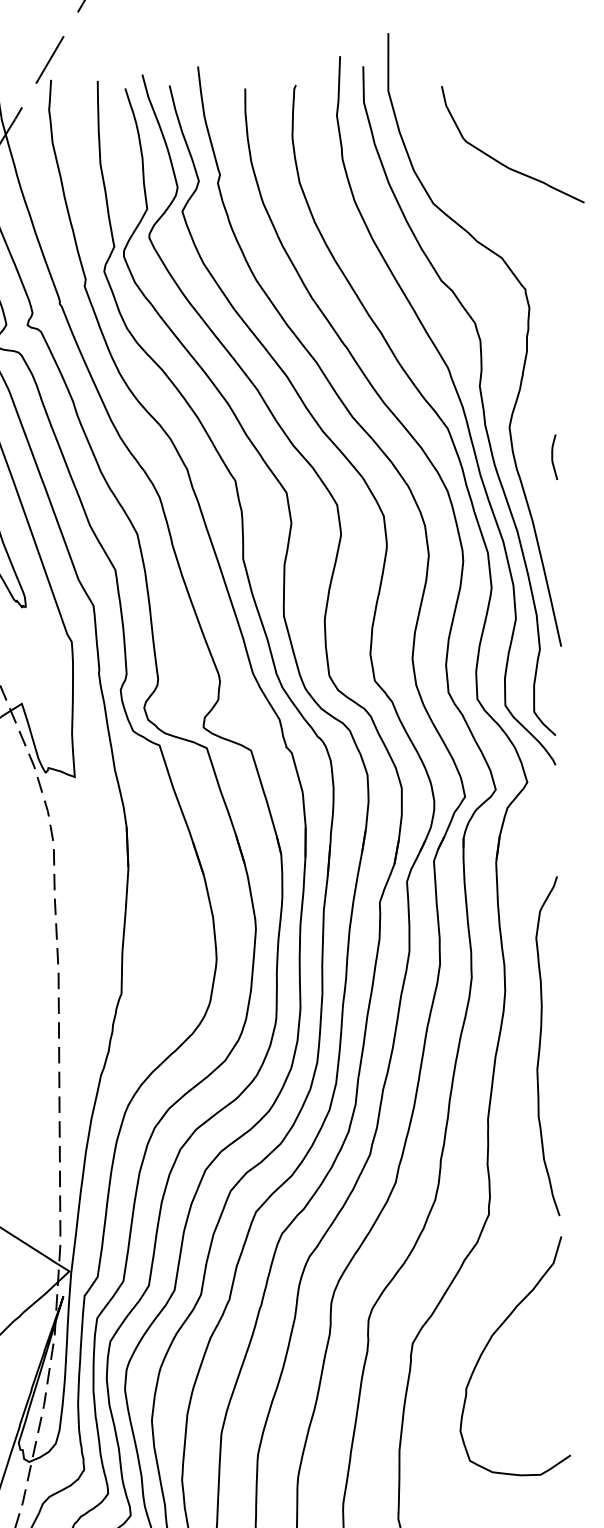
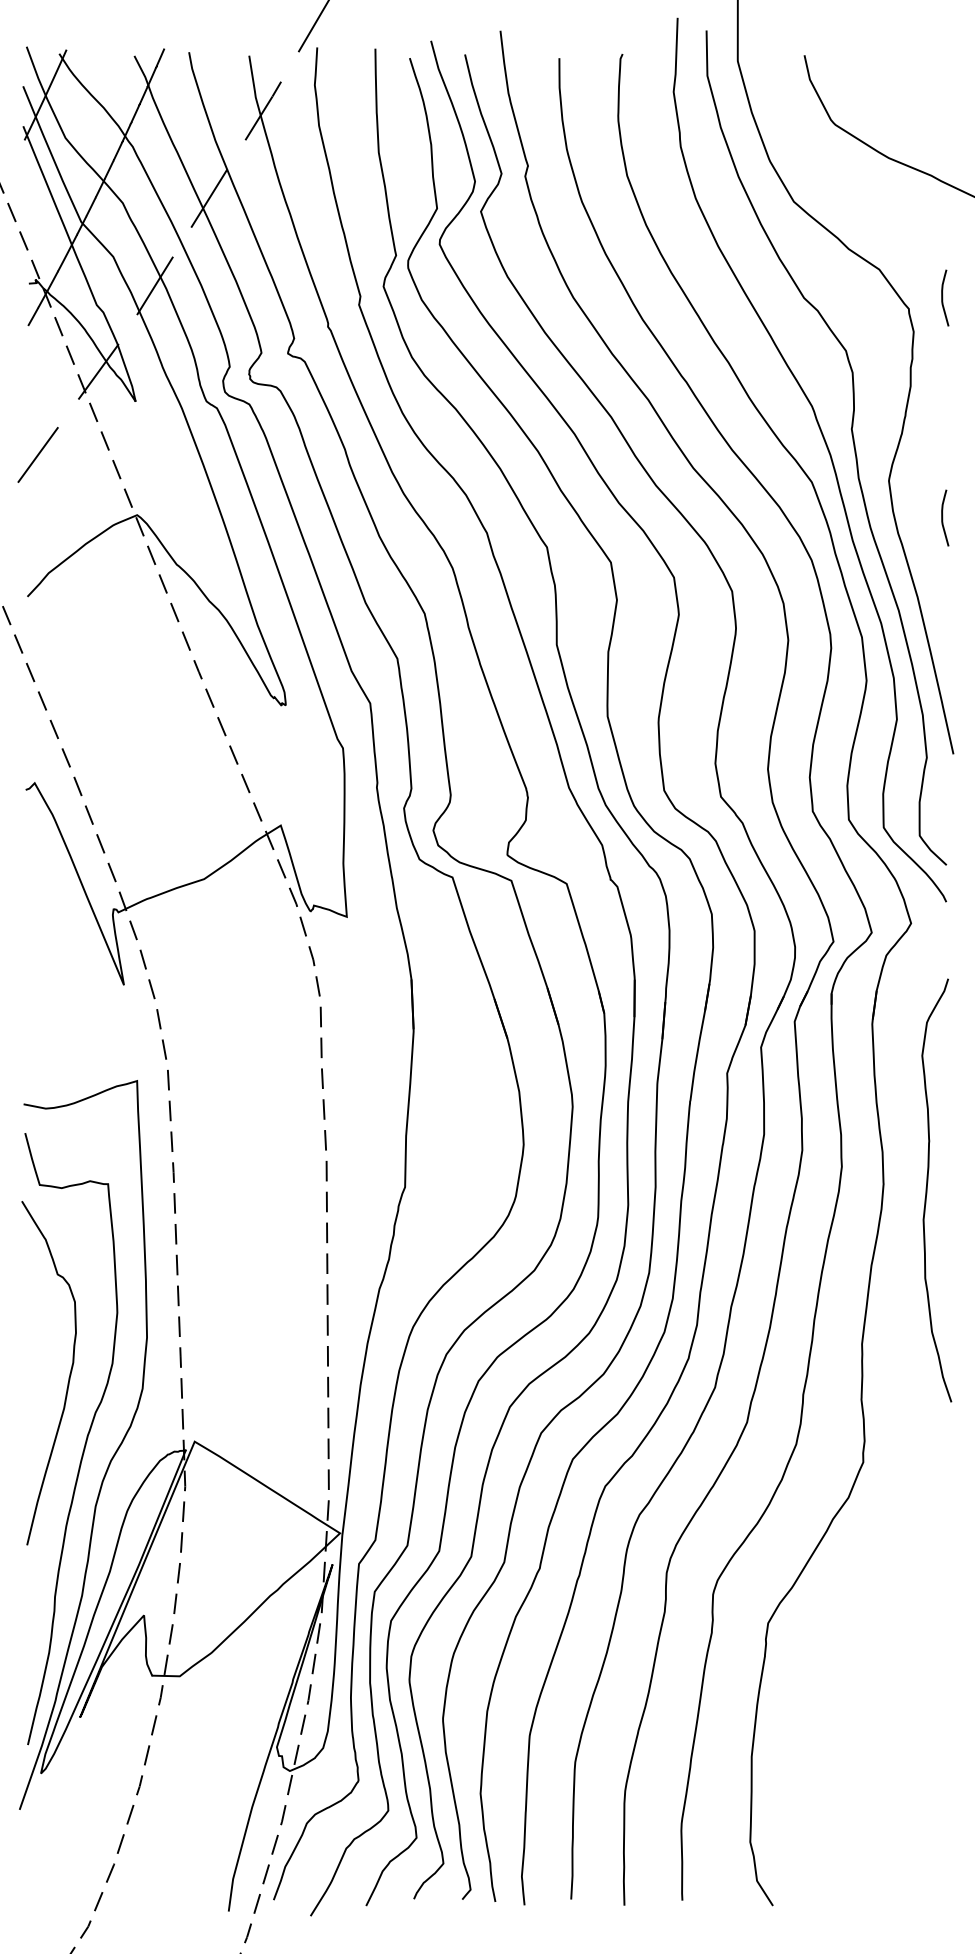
curve: (553, 280) -> (943, 297), added
curve: (540, 1046) -> (927, 1190), moved
curve: (489, 1342) -> (863, 1622), removed

